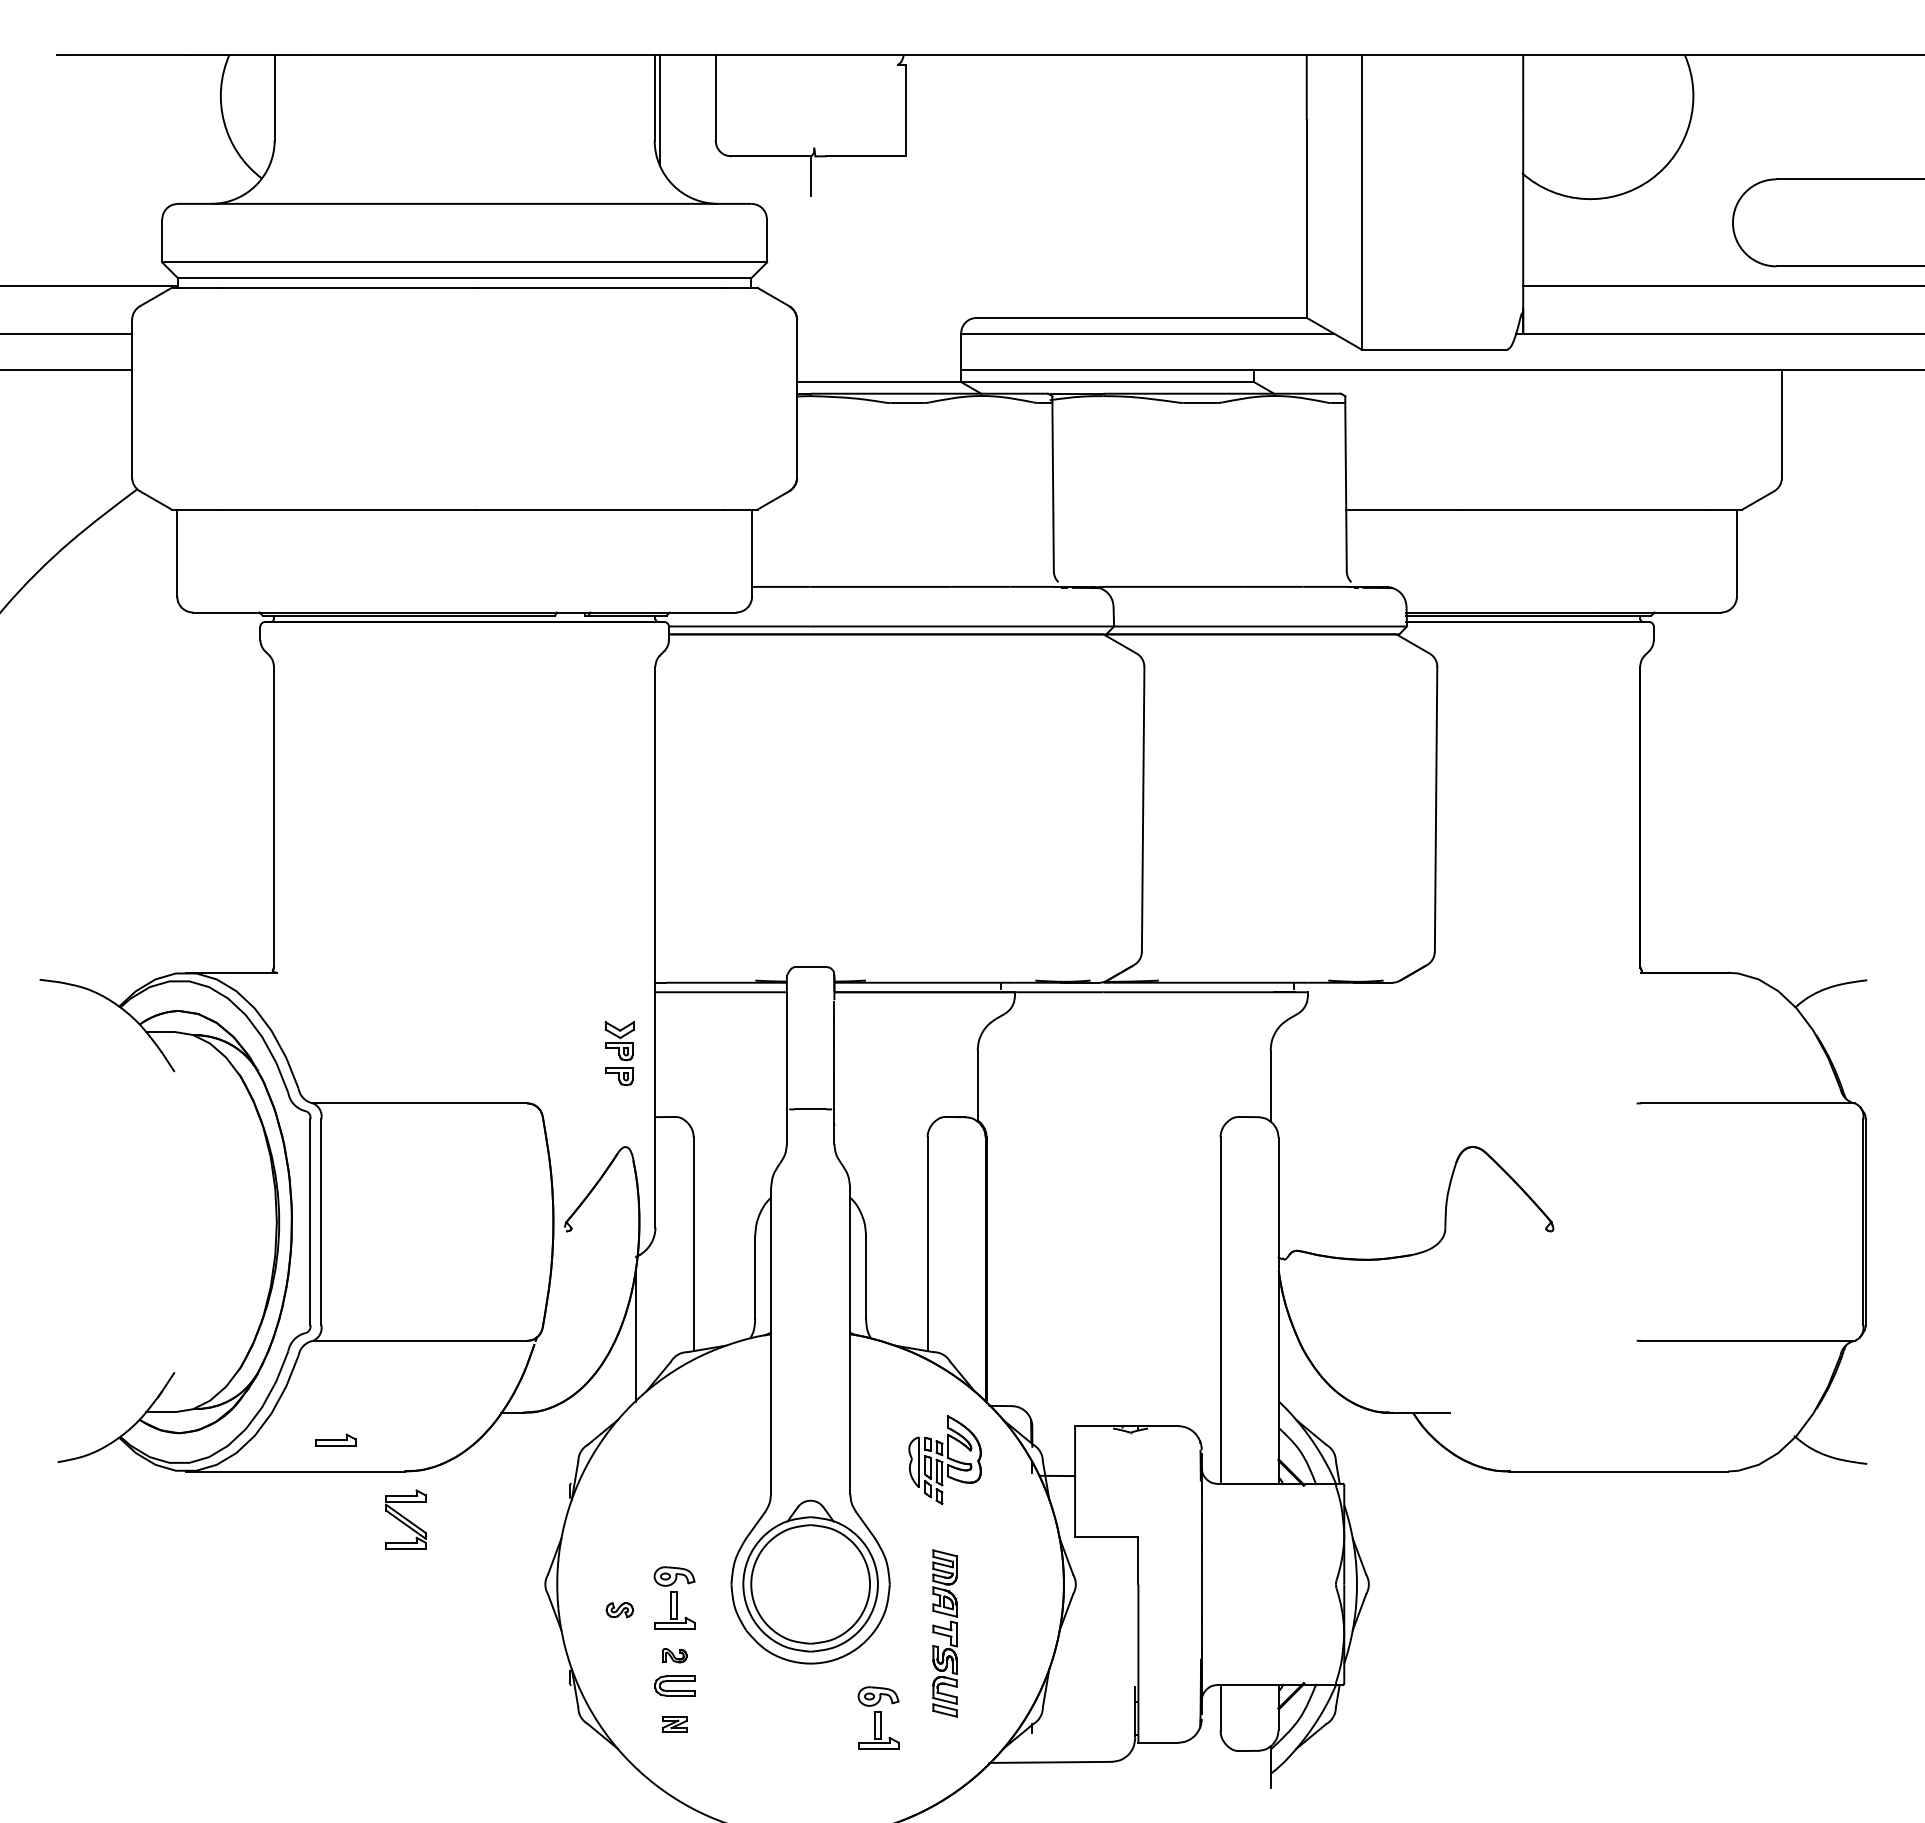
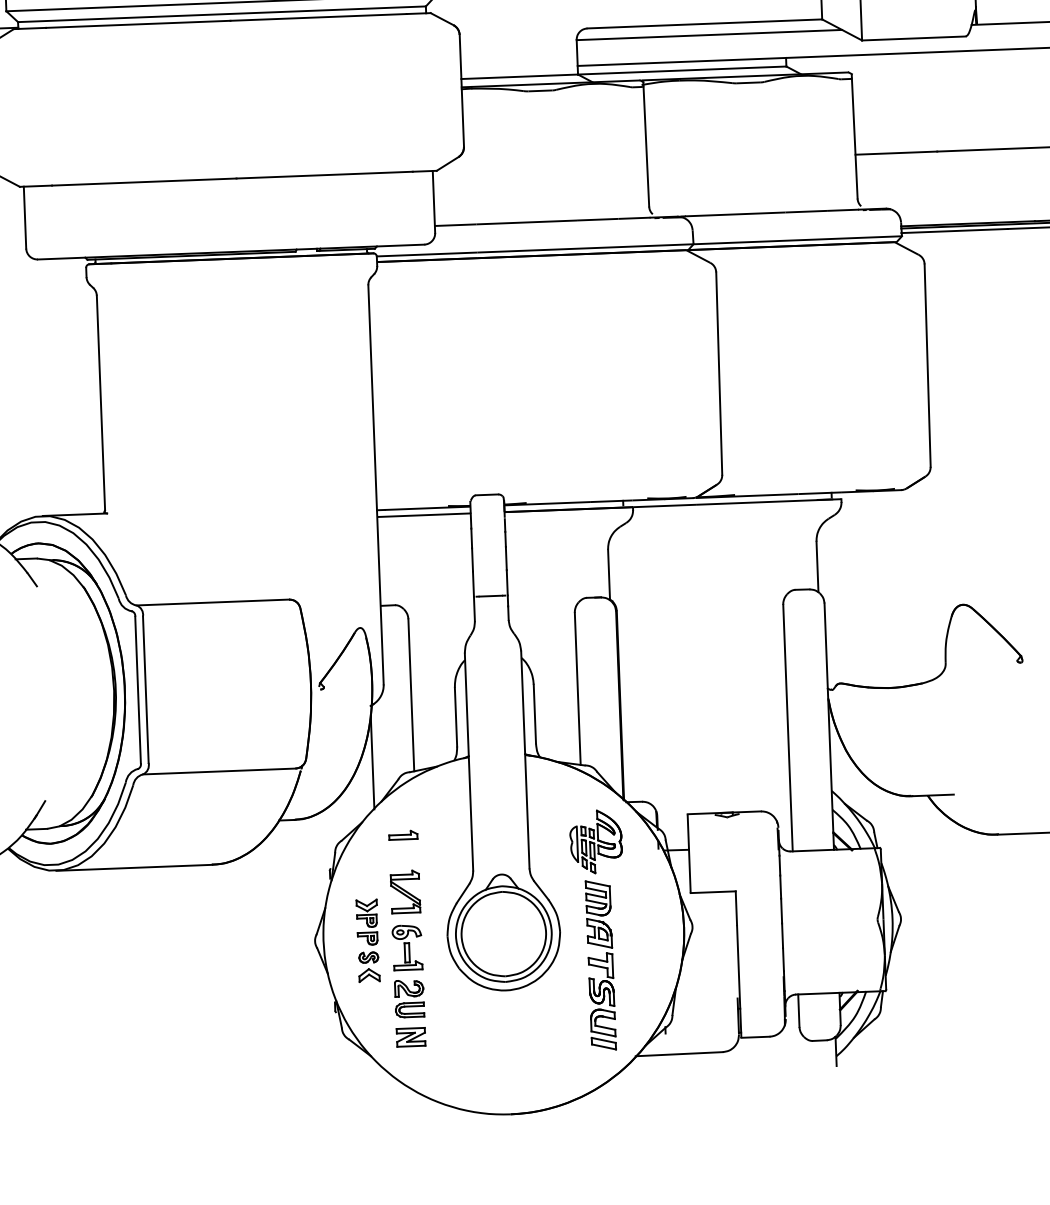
part: (619, 1053) -> (367, 922), moved
part: (335, 1439) -> (403, 834), moved
part: (405, 1519) -> (405, 891), moved
part: (944, 1633) -> (600, 965), size x1.43
part: (619, 1634) -> (369, 974), added
part: (674, 1655) -> (408, 988), size x1.67
part: (878, 1717) -> (555, 1026), removed
part: (674, 1724) -> (410, 1037), size x1.67

